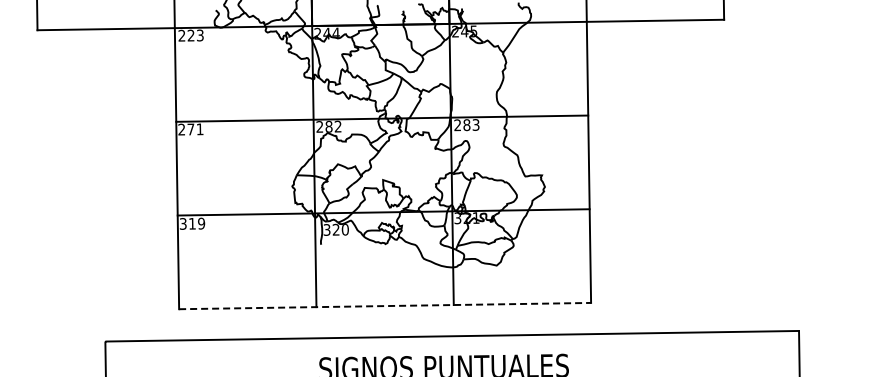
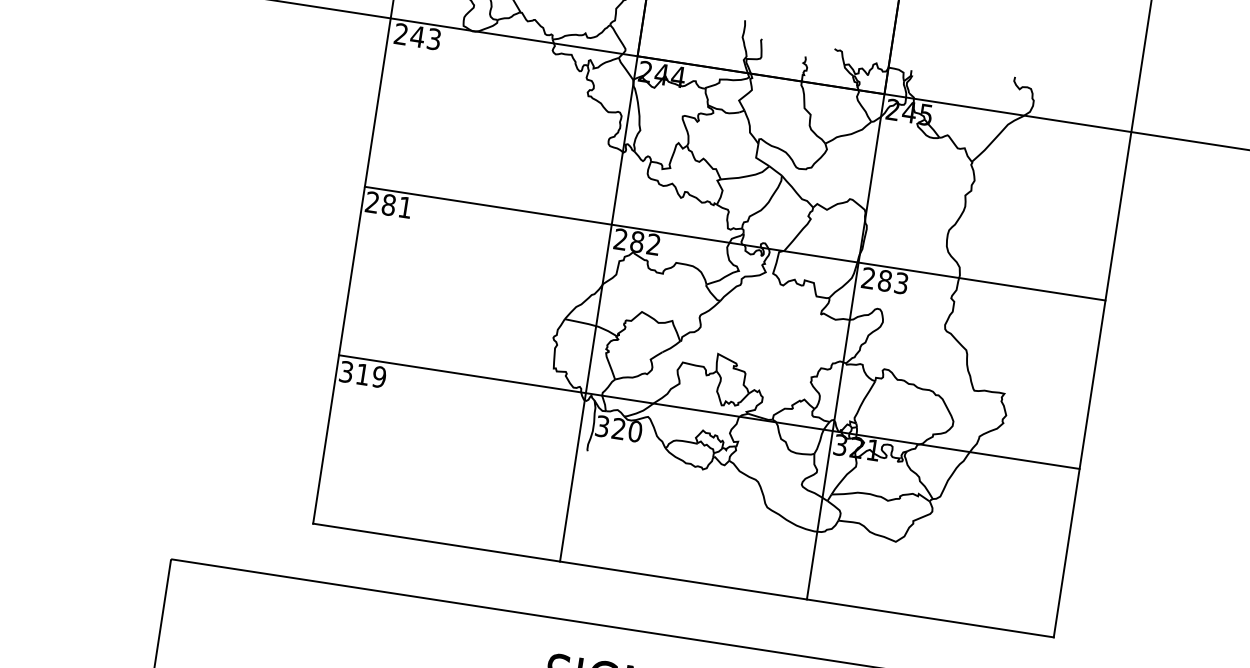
text: (190, 35) -> (416, 36), 223 -> 243
text: (190, 129) -> (388, 204), 271 -> 281
line: (385, 306) -> (684, 581), dashed -> solid

